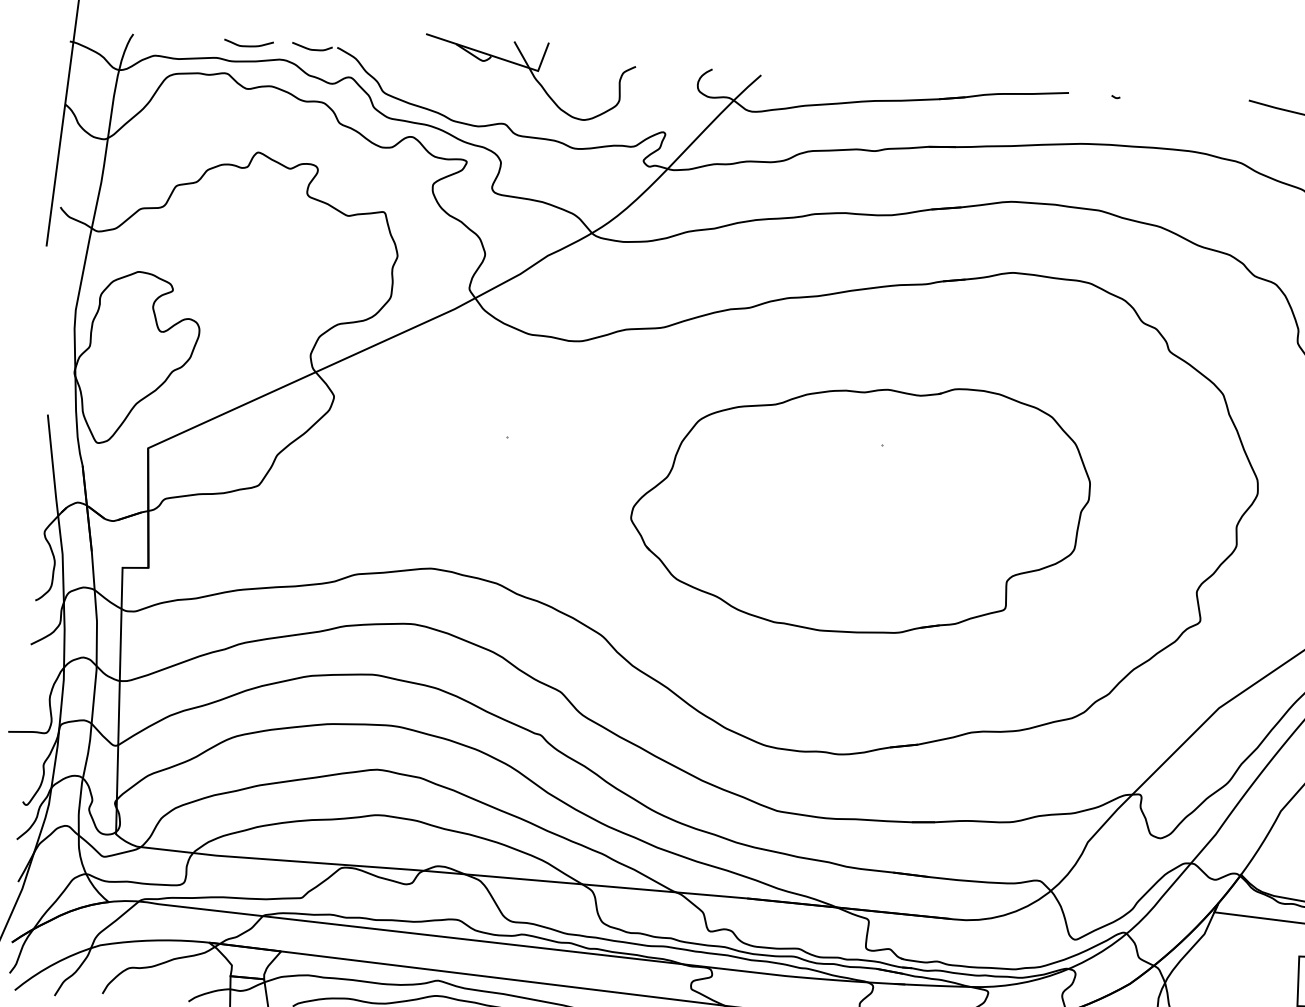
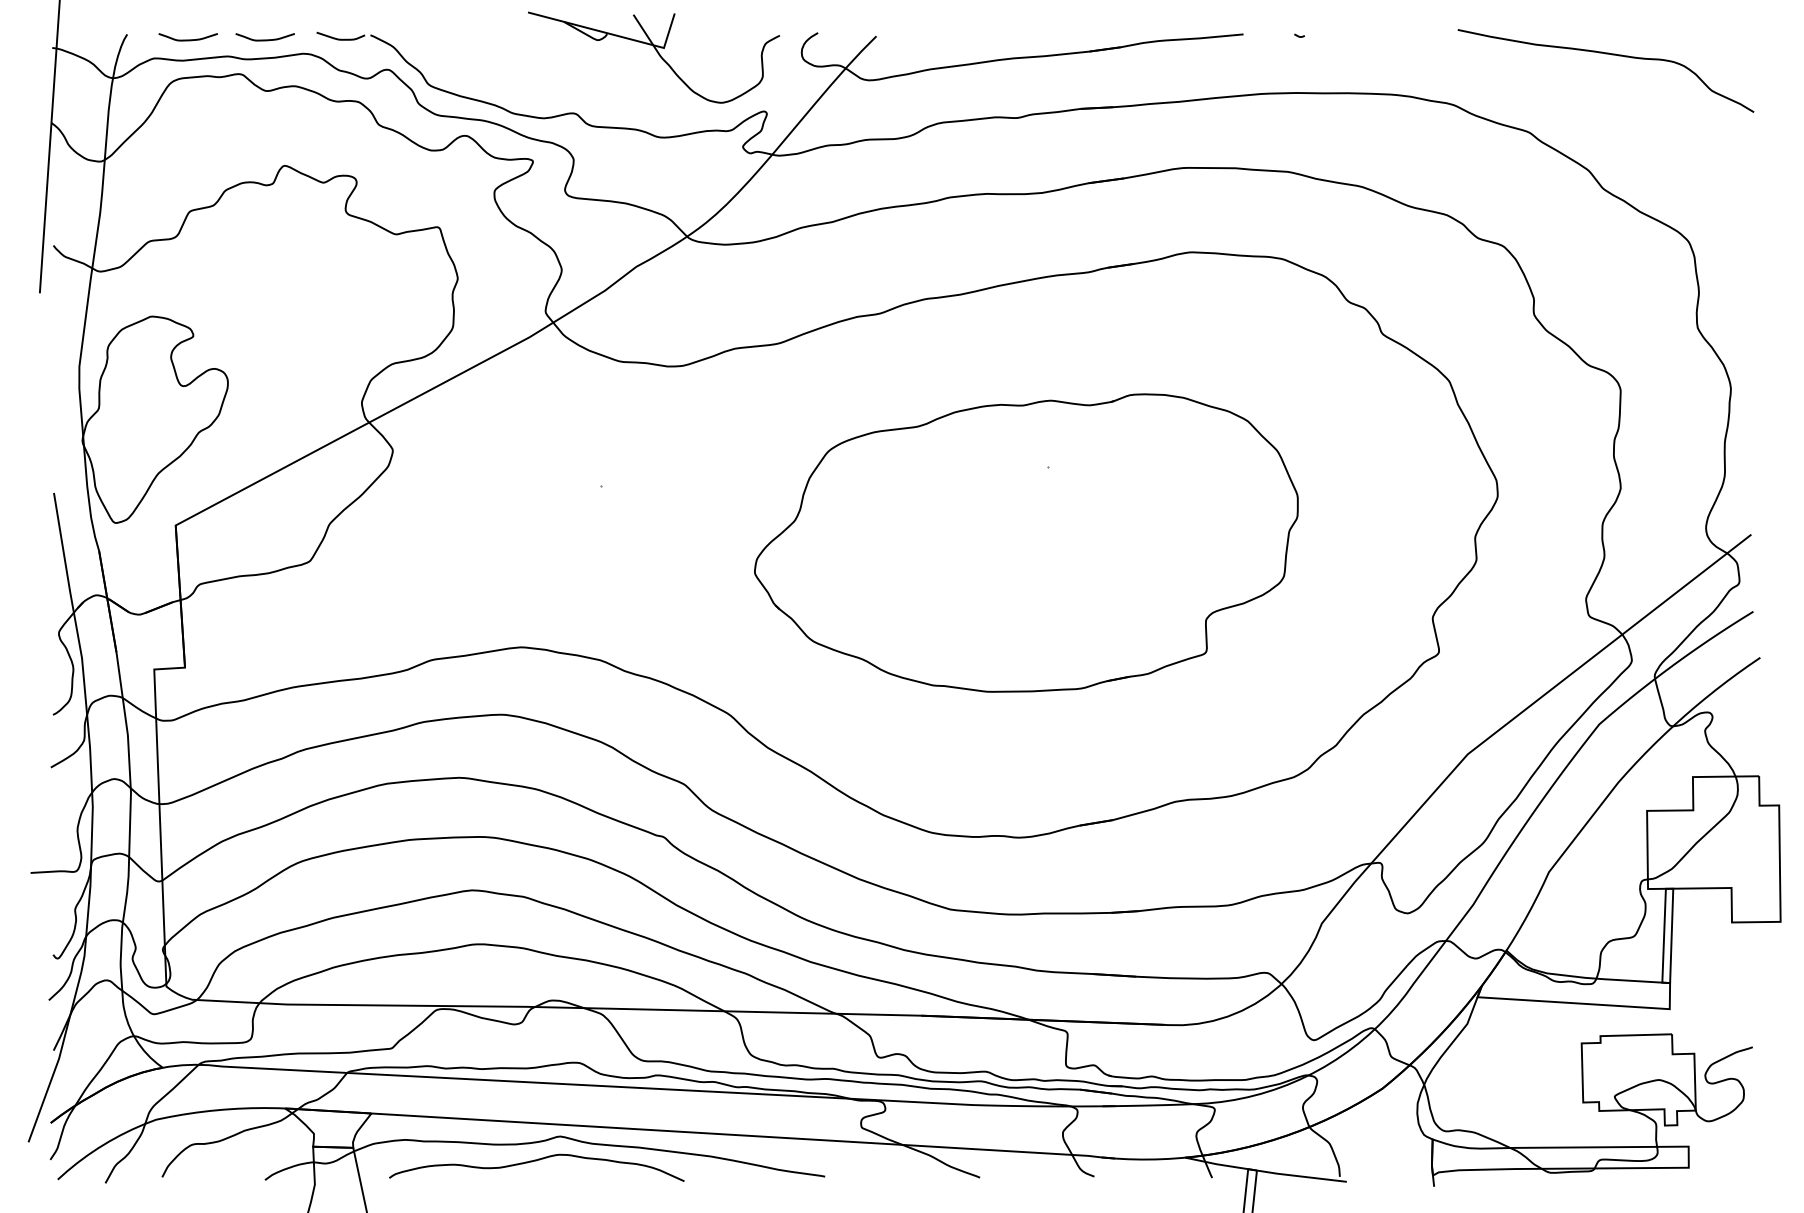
curve: (183, 41) -> (187, 39), added
part: (529, 78) -> (654, 57), moved

